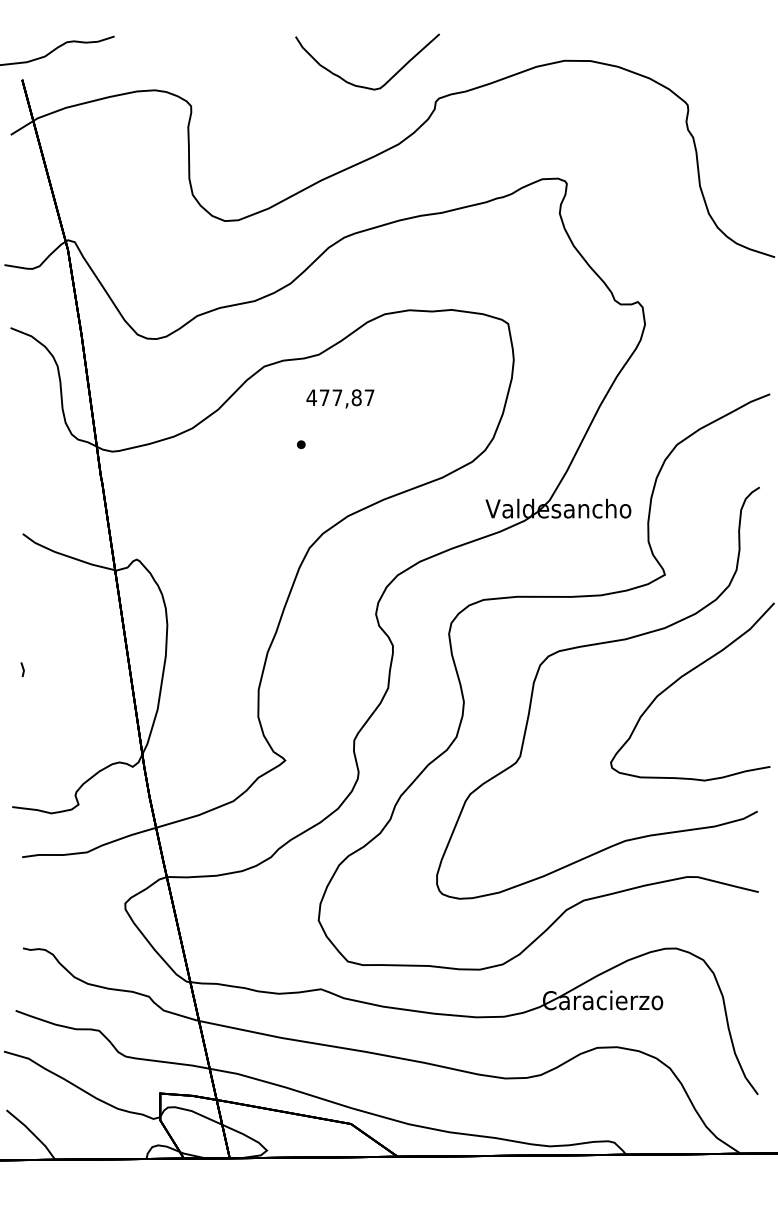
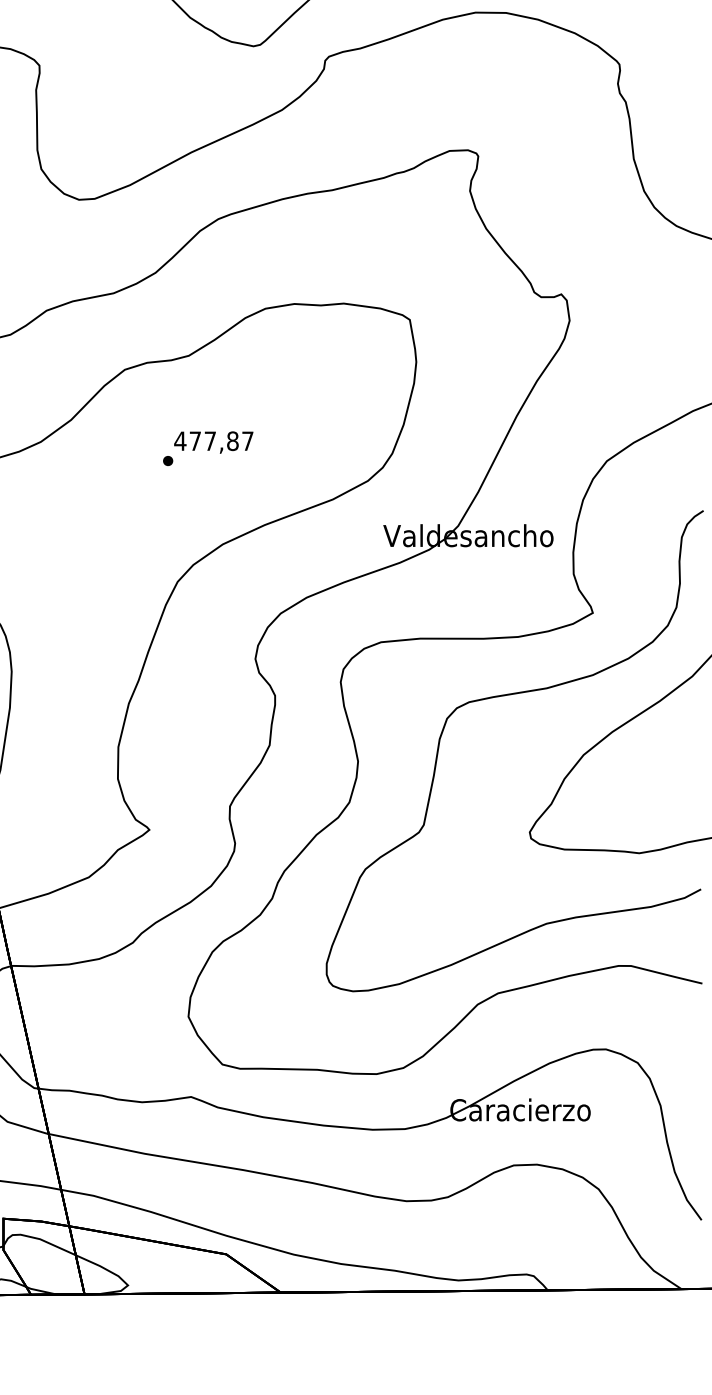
text: (340, 398) -> (213, 442), moved

